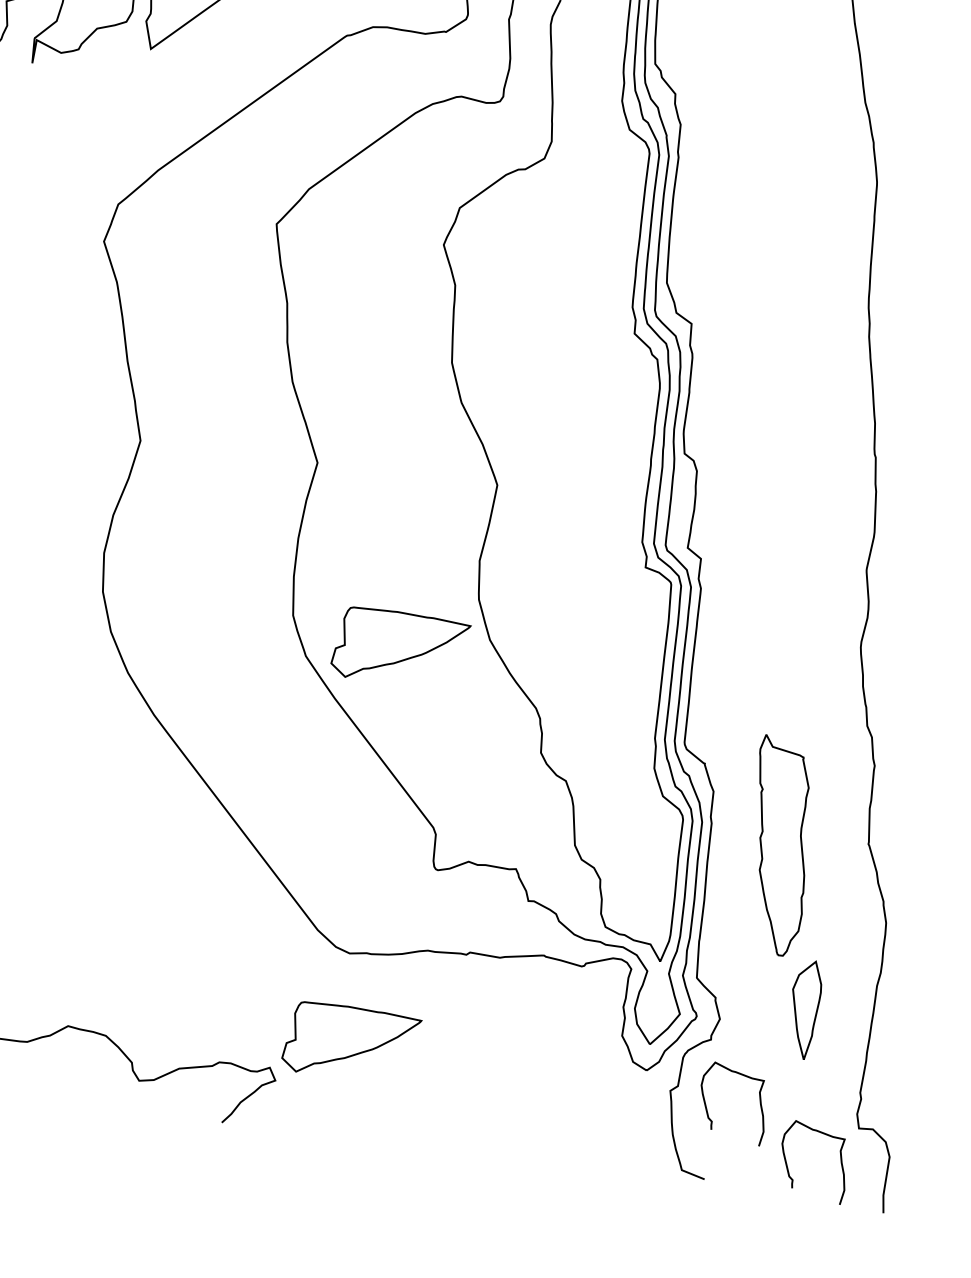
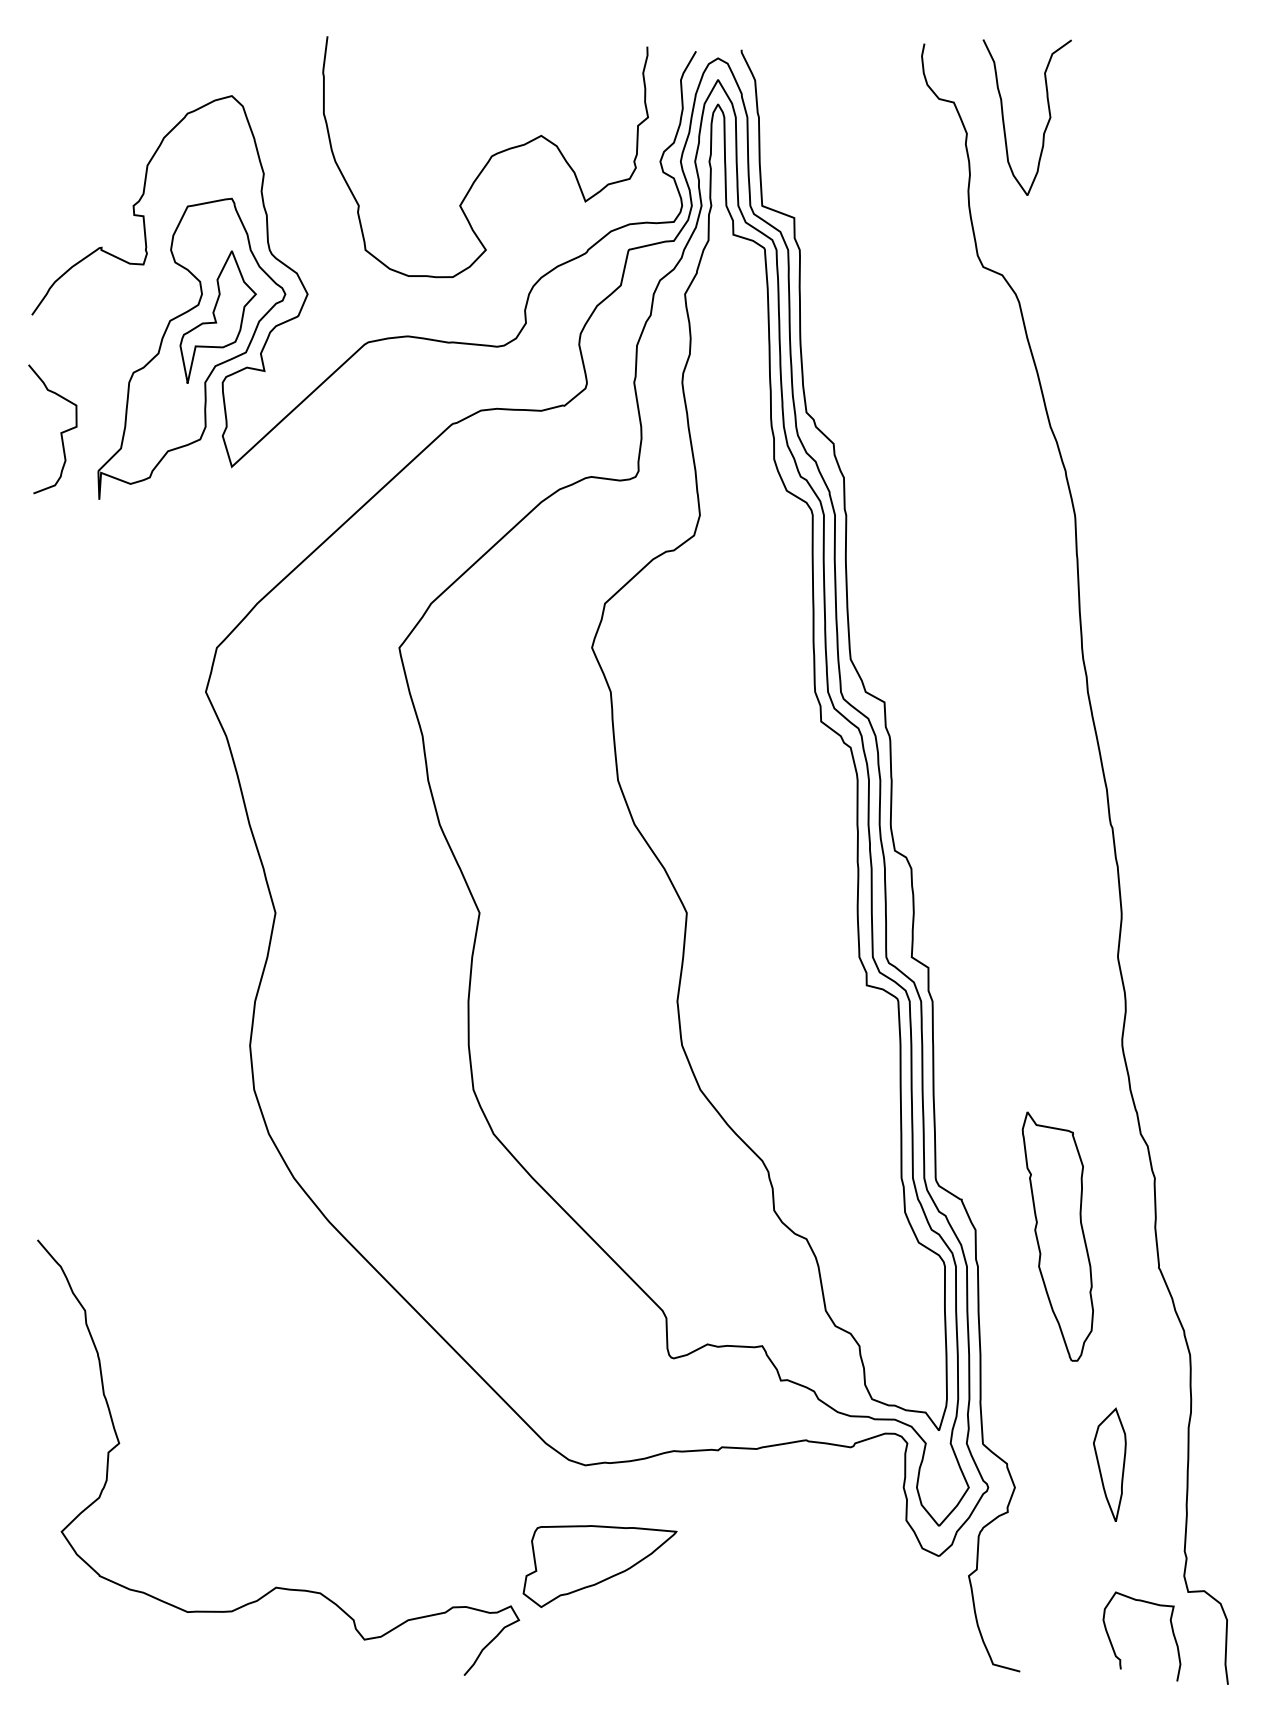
part: (400, 647) -> (599, 1111), removed
part: (778, 845) -> (1057, 1236), moved
curve: (707, 1109) -> (1013, 1591), removed

